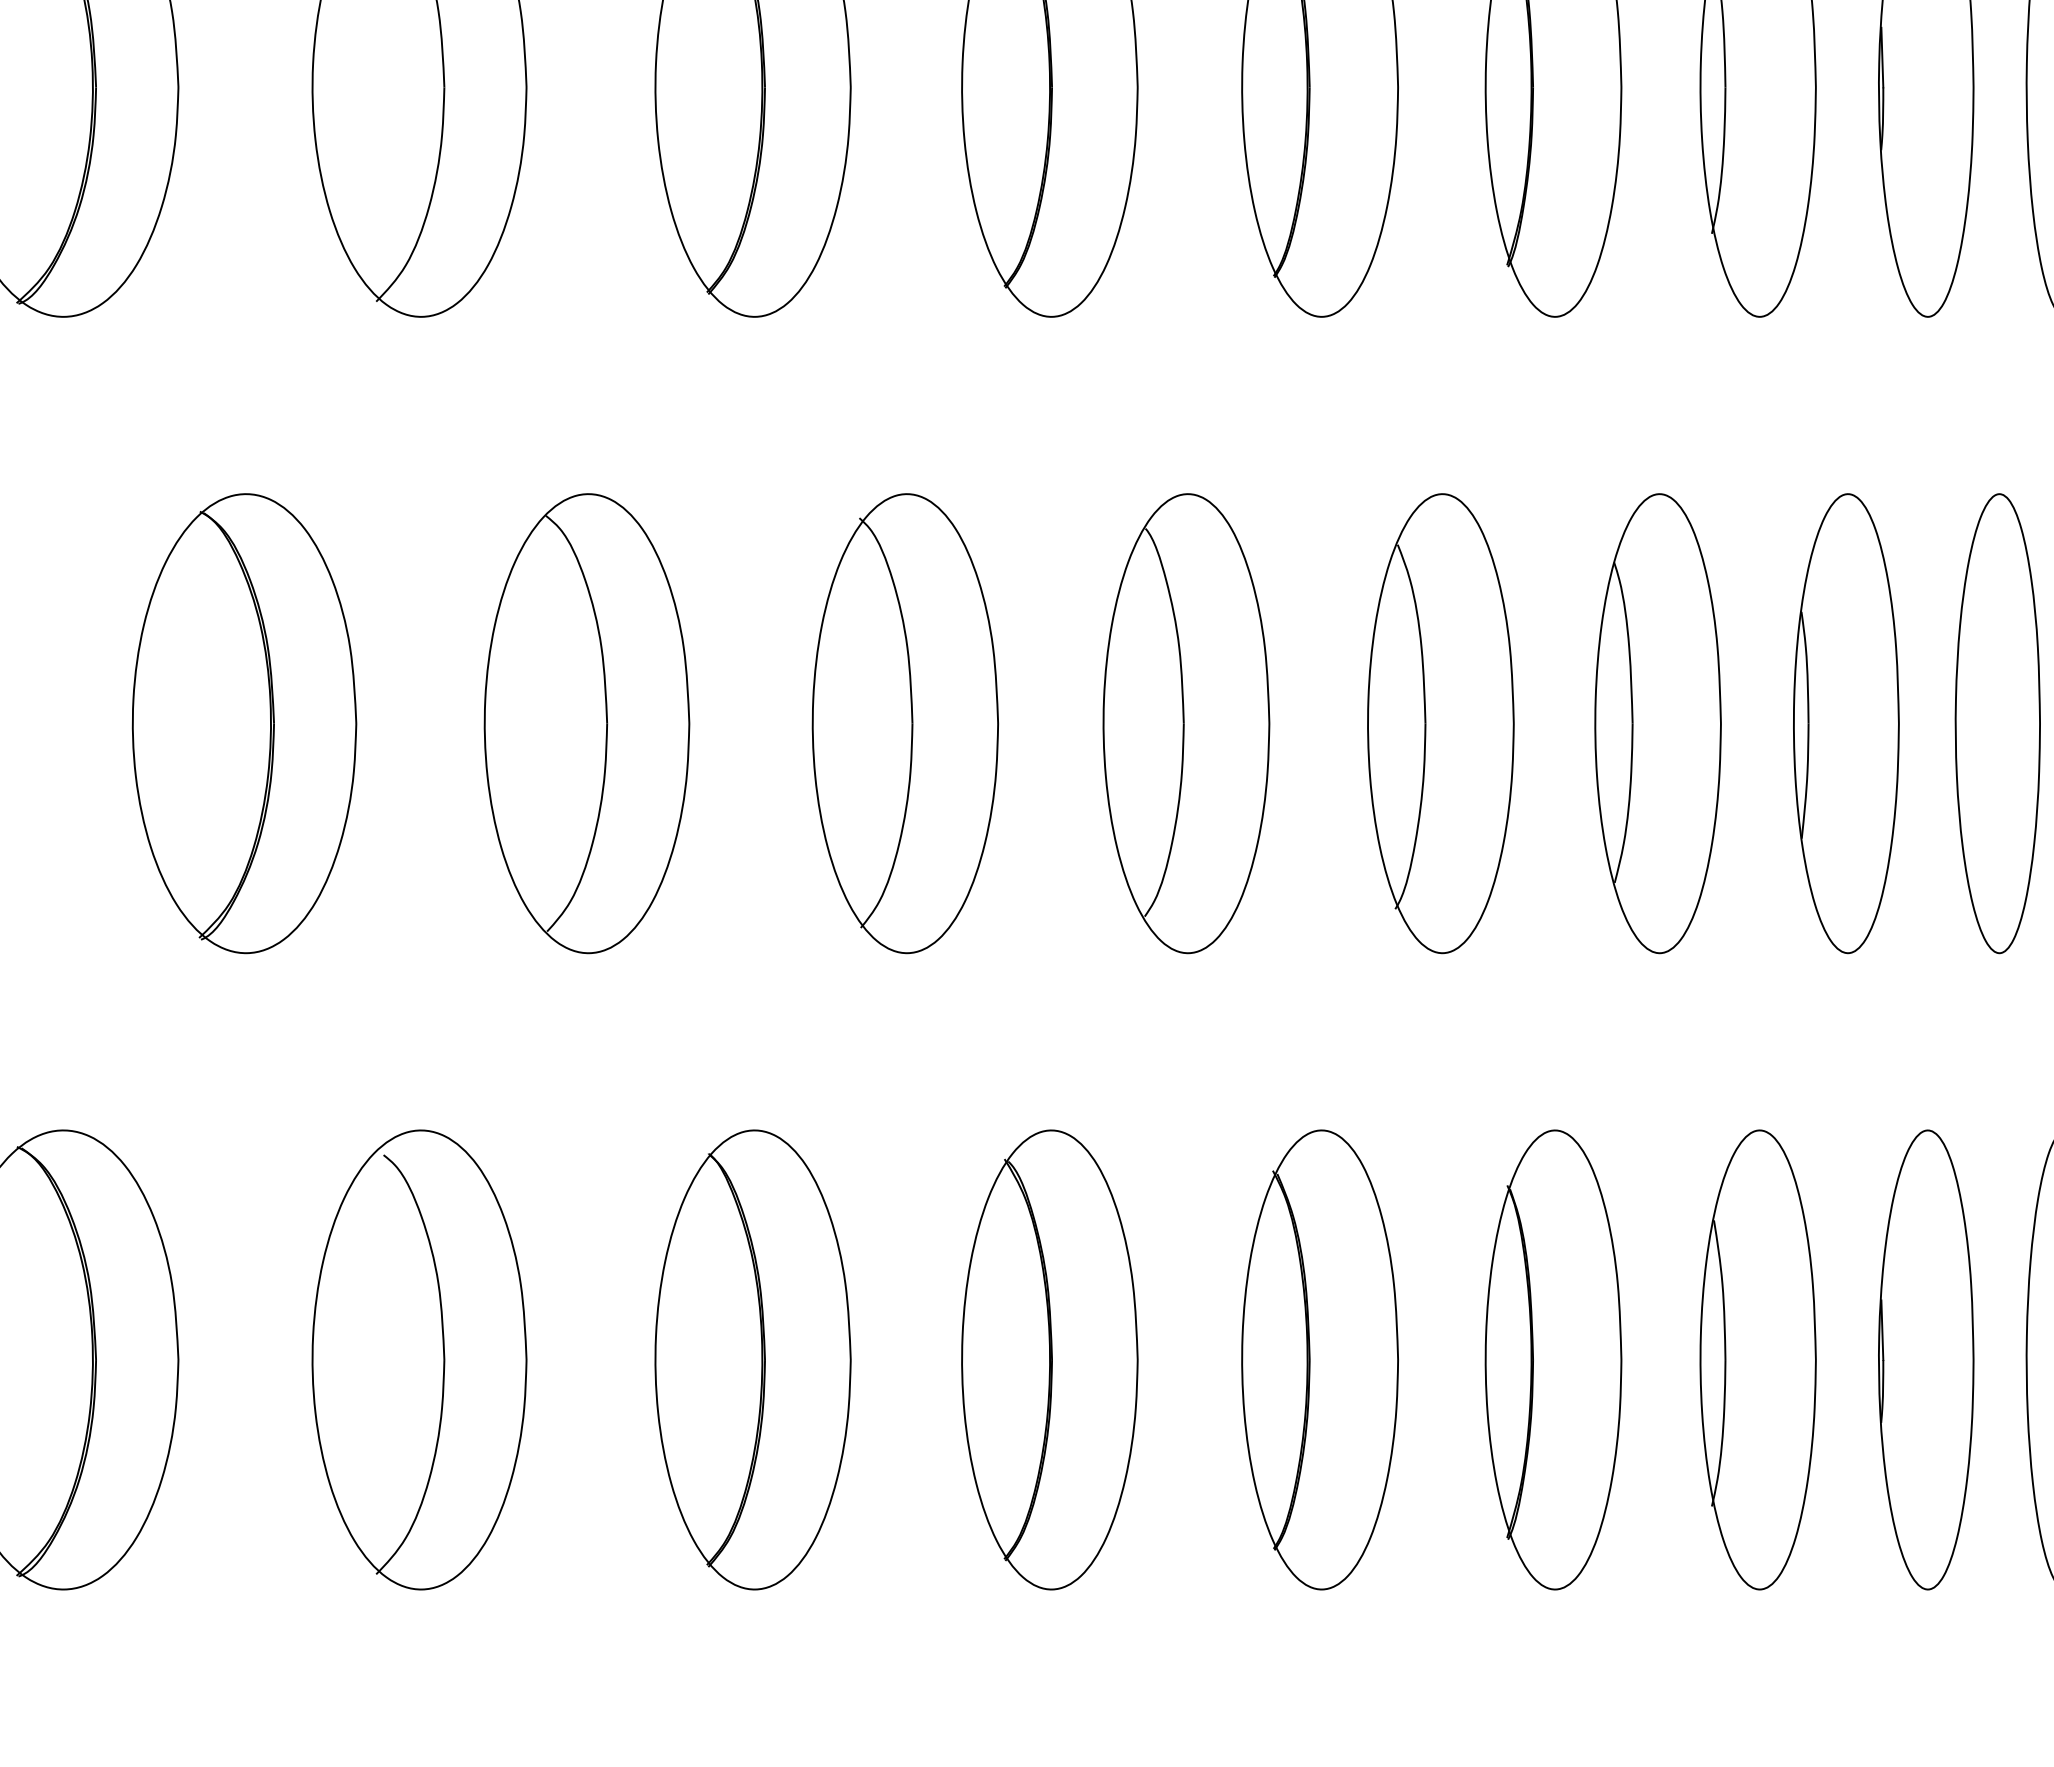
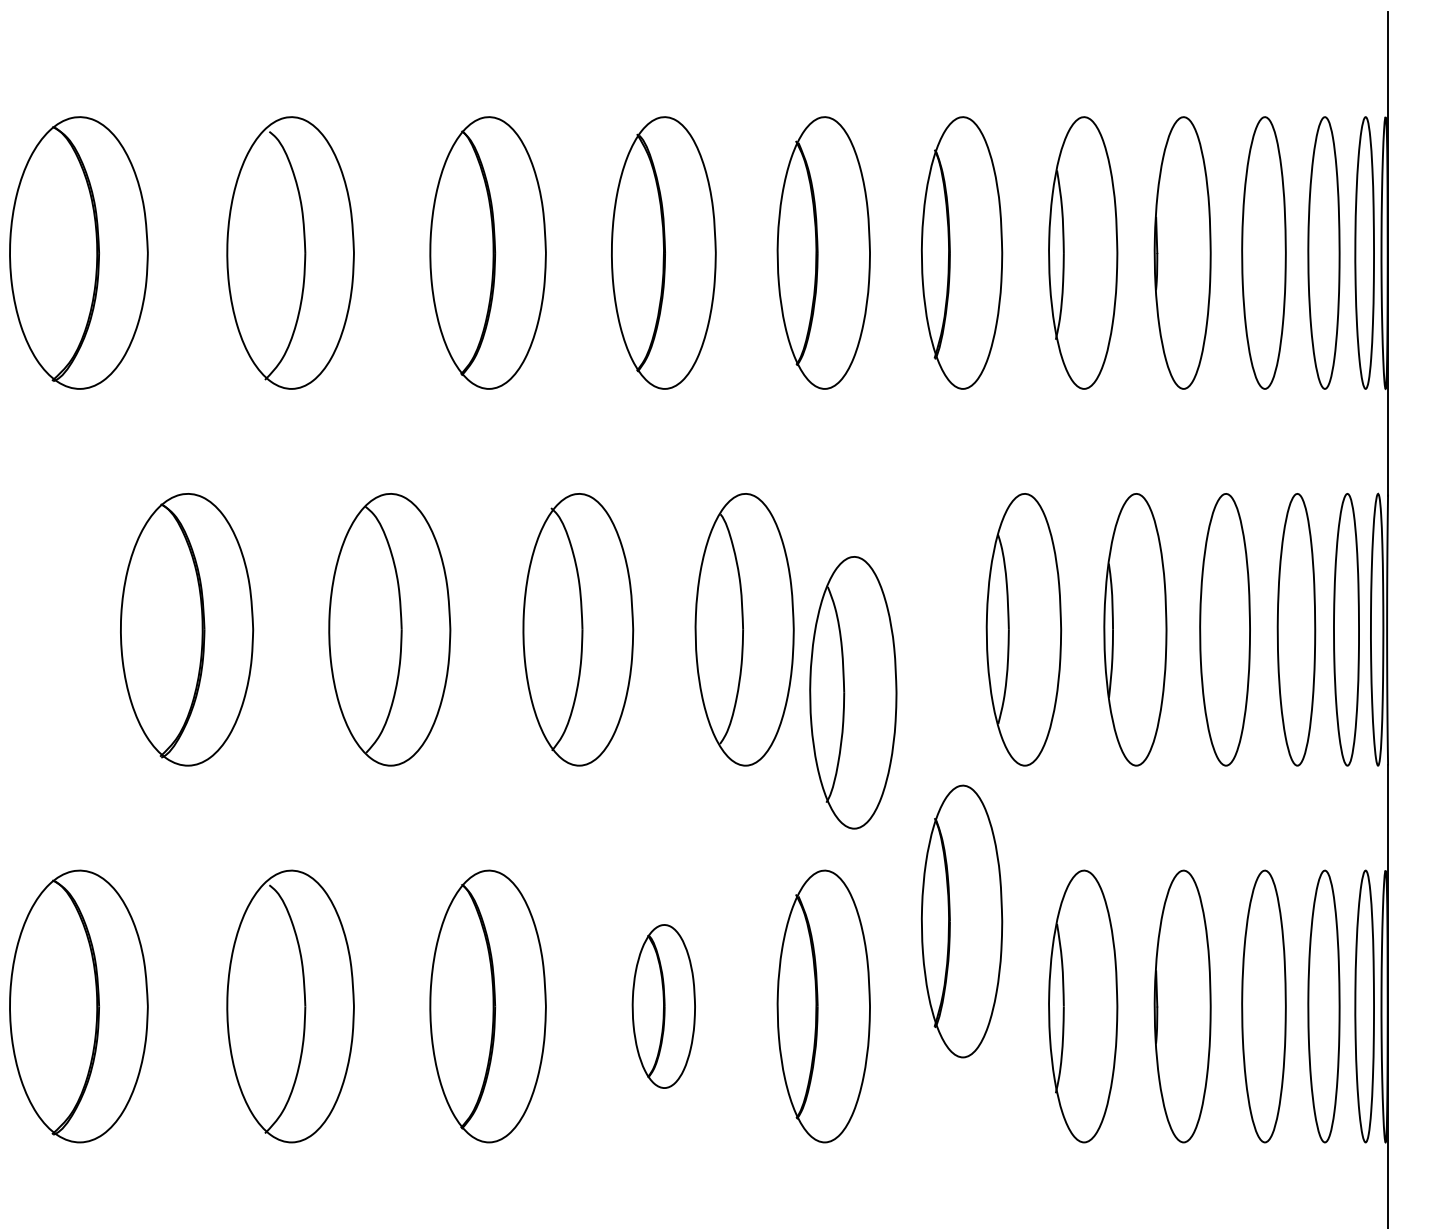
part: (1441, 723) -> (853, 692), moved
part: (1049, 1359) -> (663, 1006), size x0.6
part: (1554, 1359) -> (962, 921), moved

